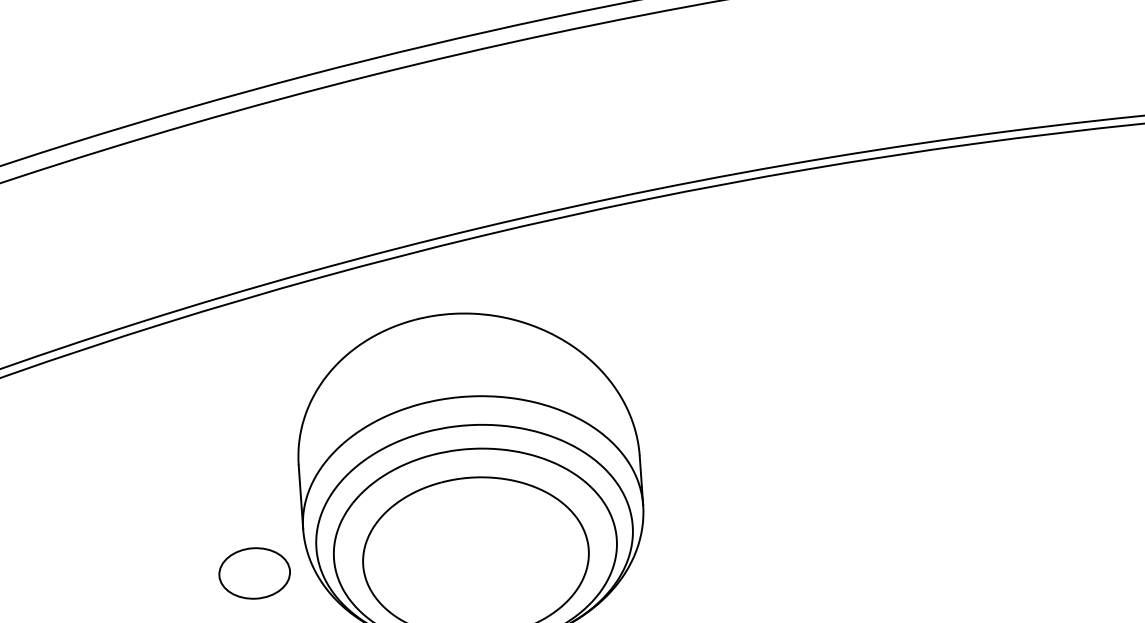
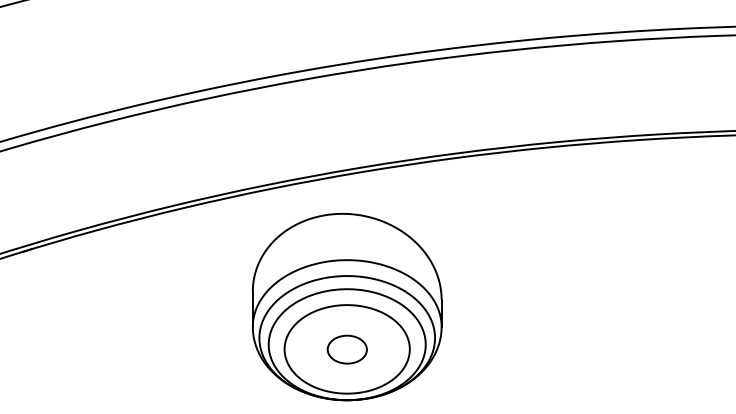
part: (253, 573) -> (346, 349), moved

